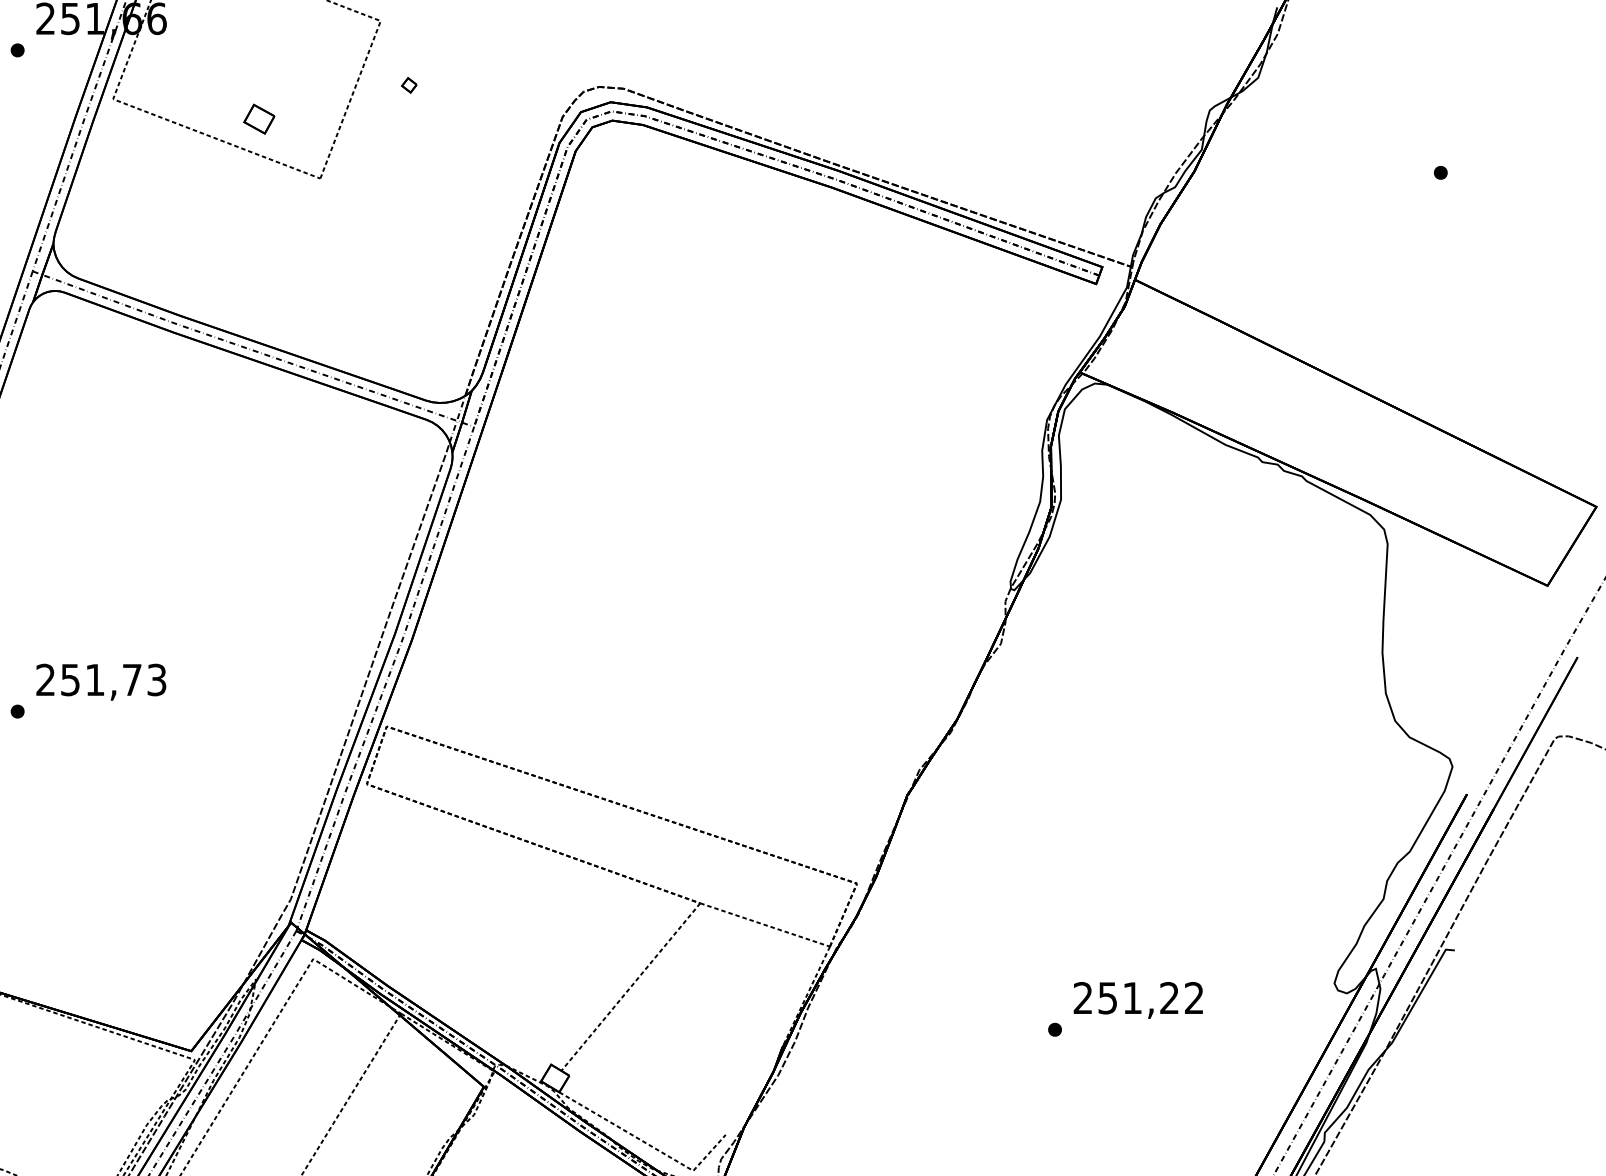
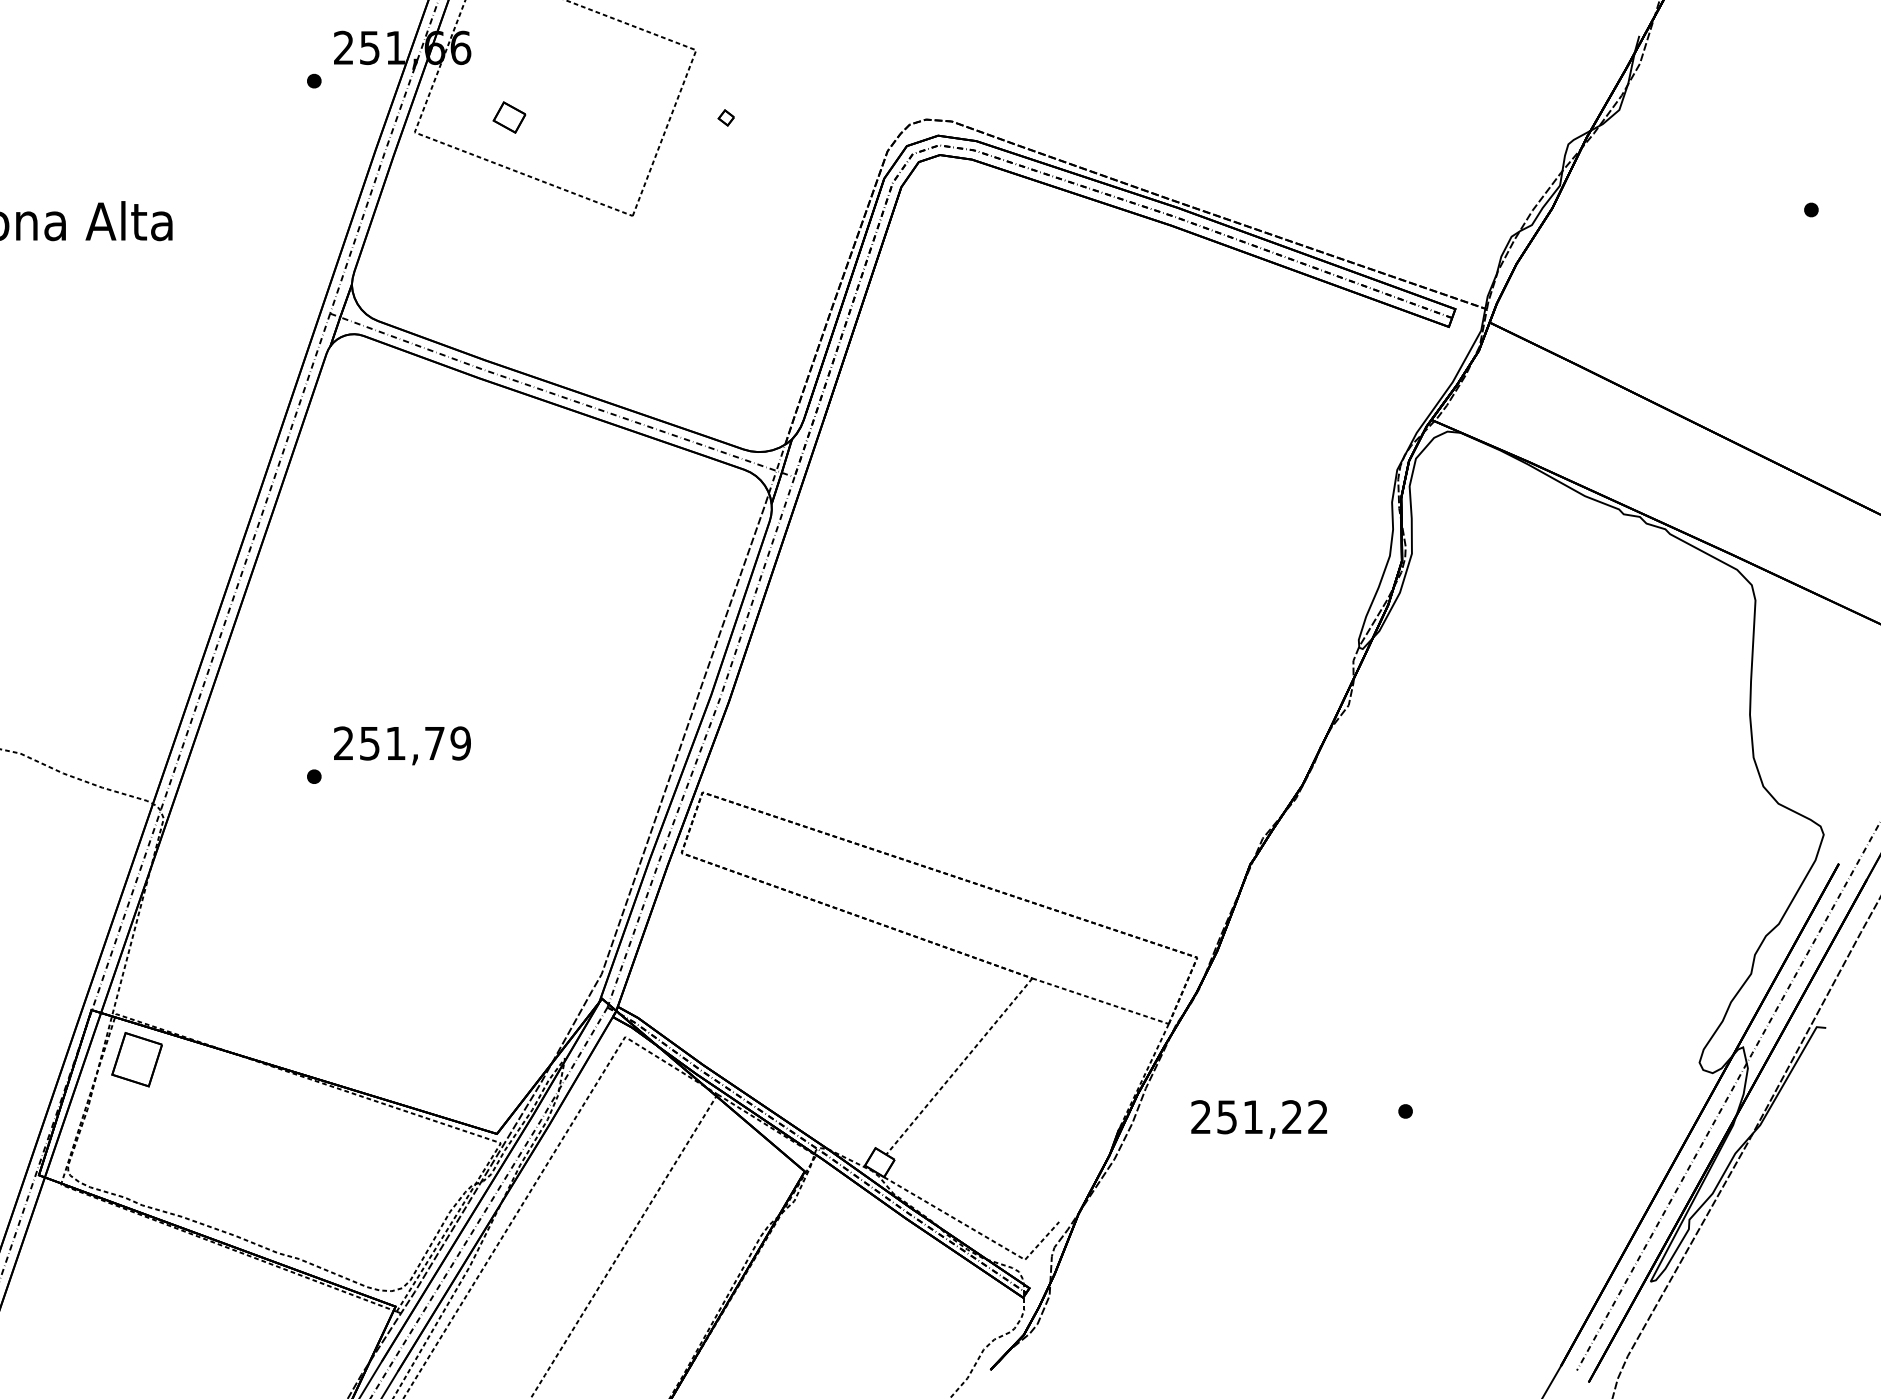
part: (259, 119) -> (509, 117), moved
text: (156, 680) -> (460, 743), 251,73 -> 251,79
text: (1138, 1000) -> (1259, 1119), moved

